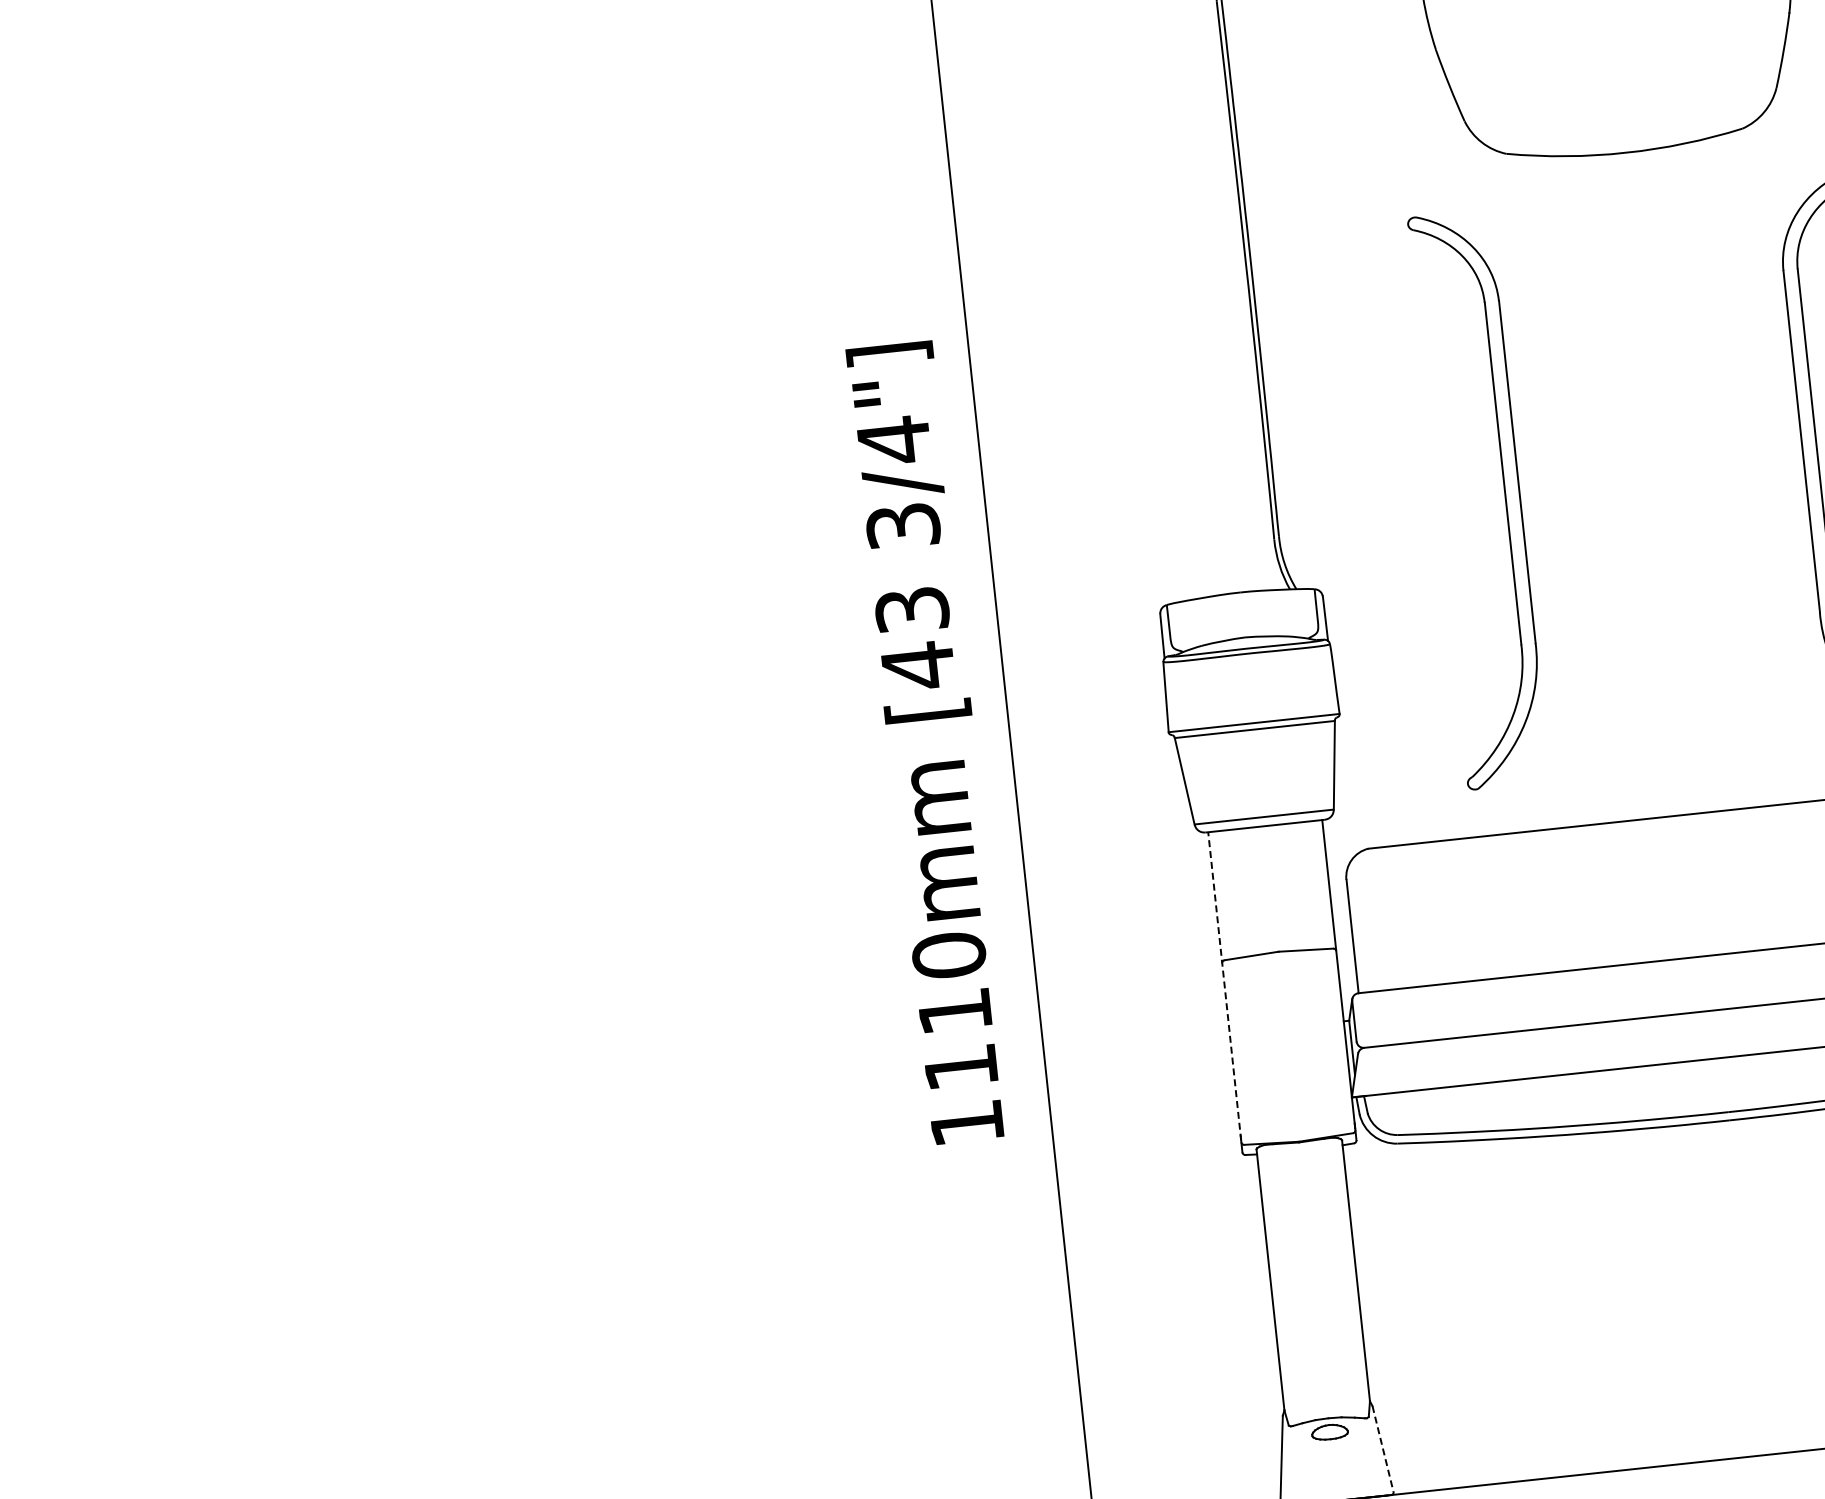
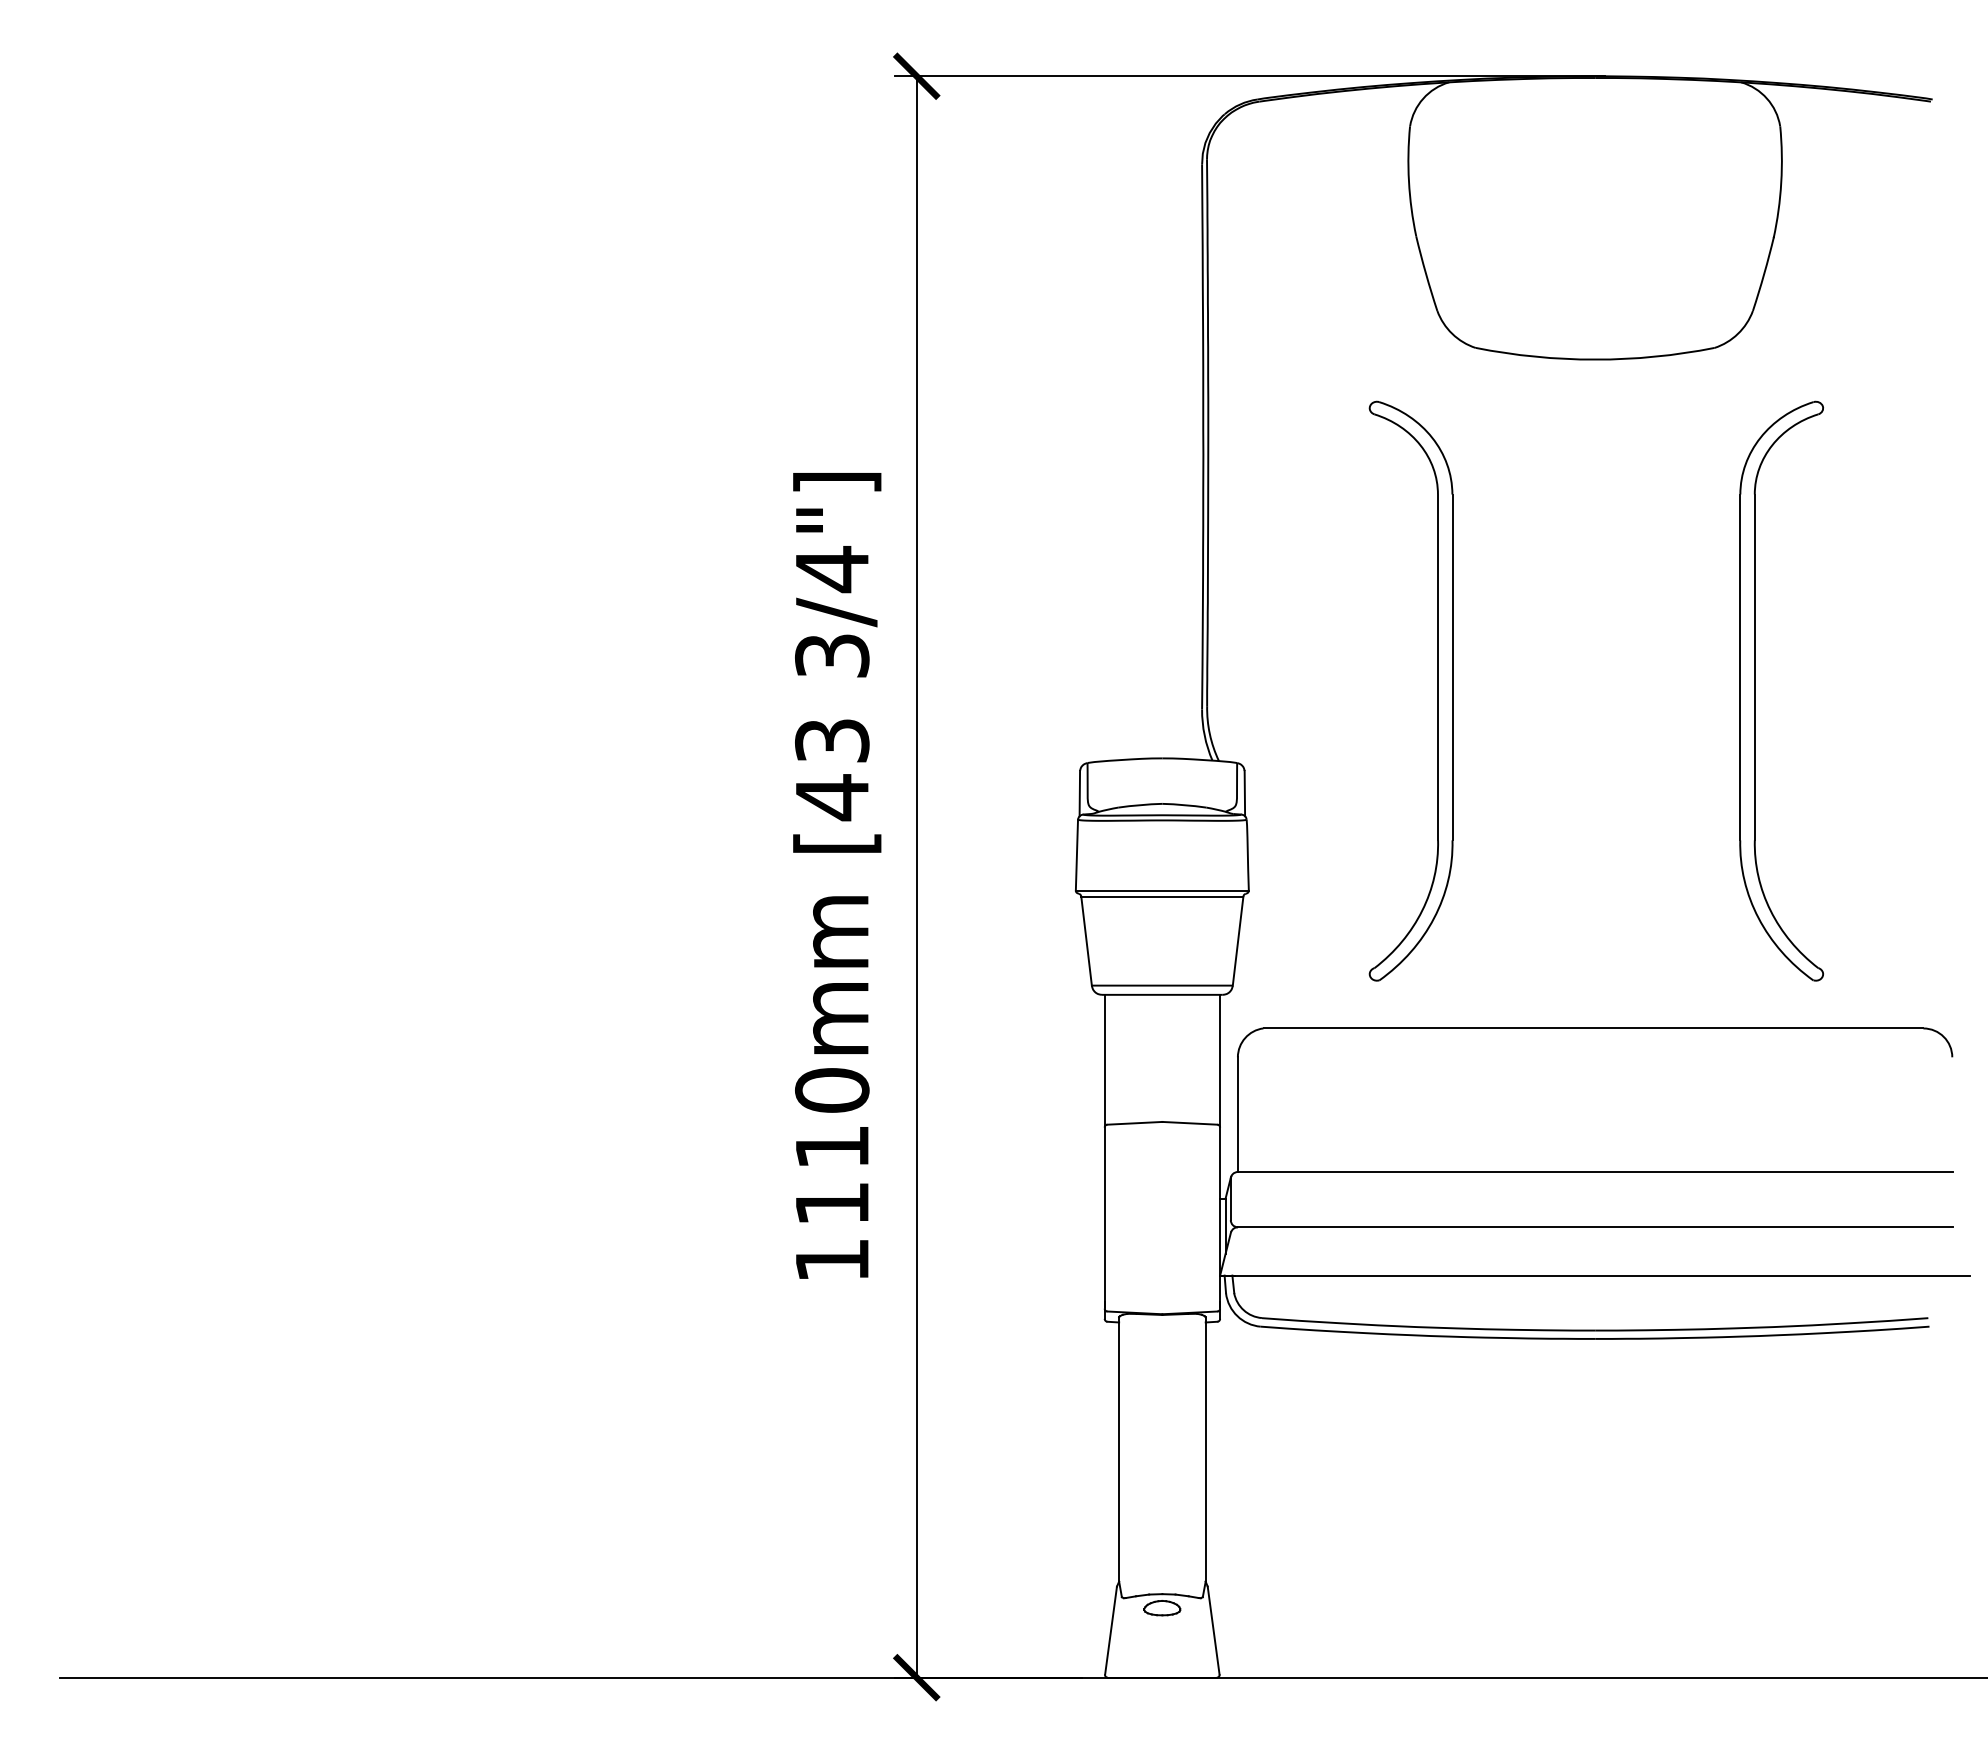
line: (1224, 986) -> (1104, 1150), dashed -> solid
line: (1382, 1449) -> (1213, 1631), dashed -> solid

